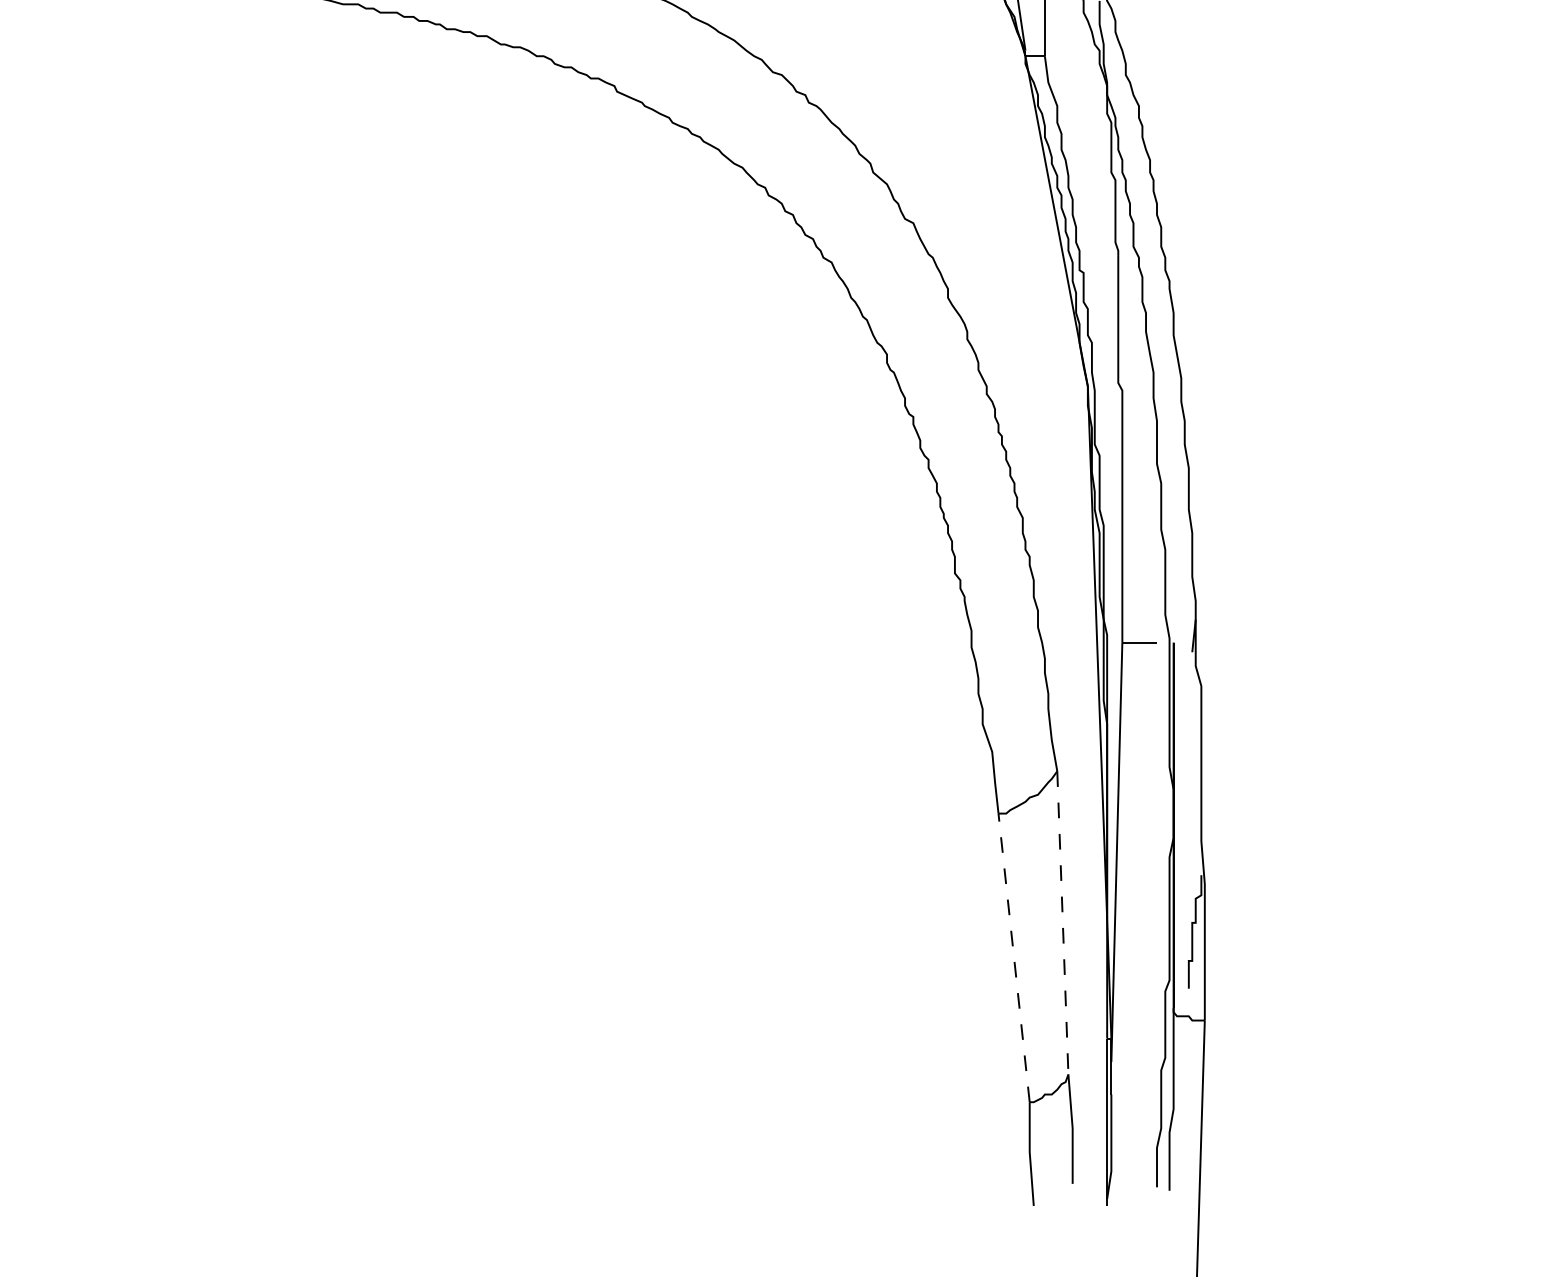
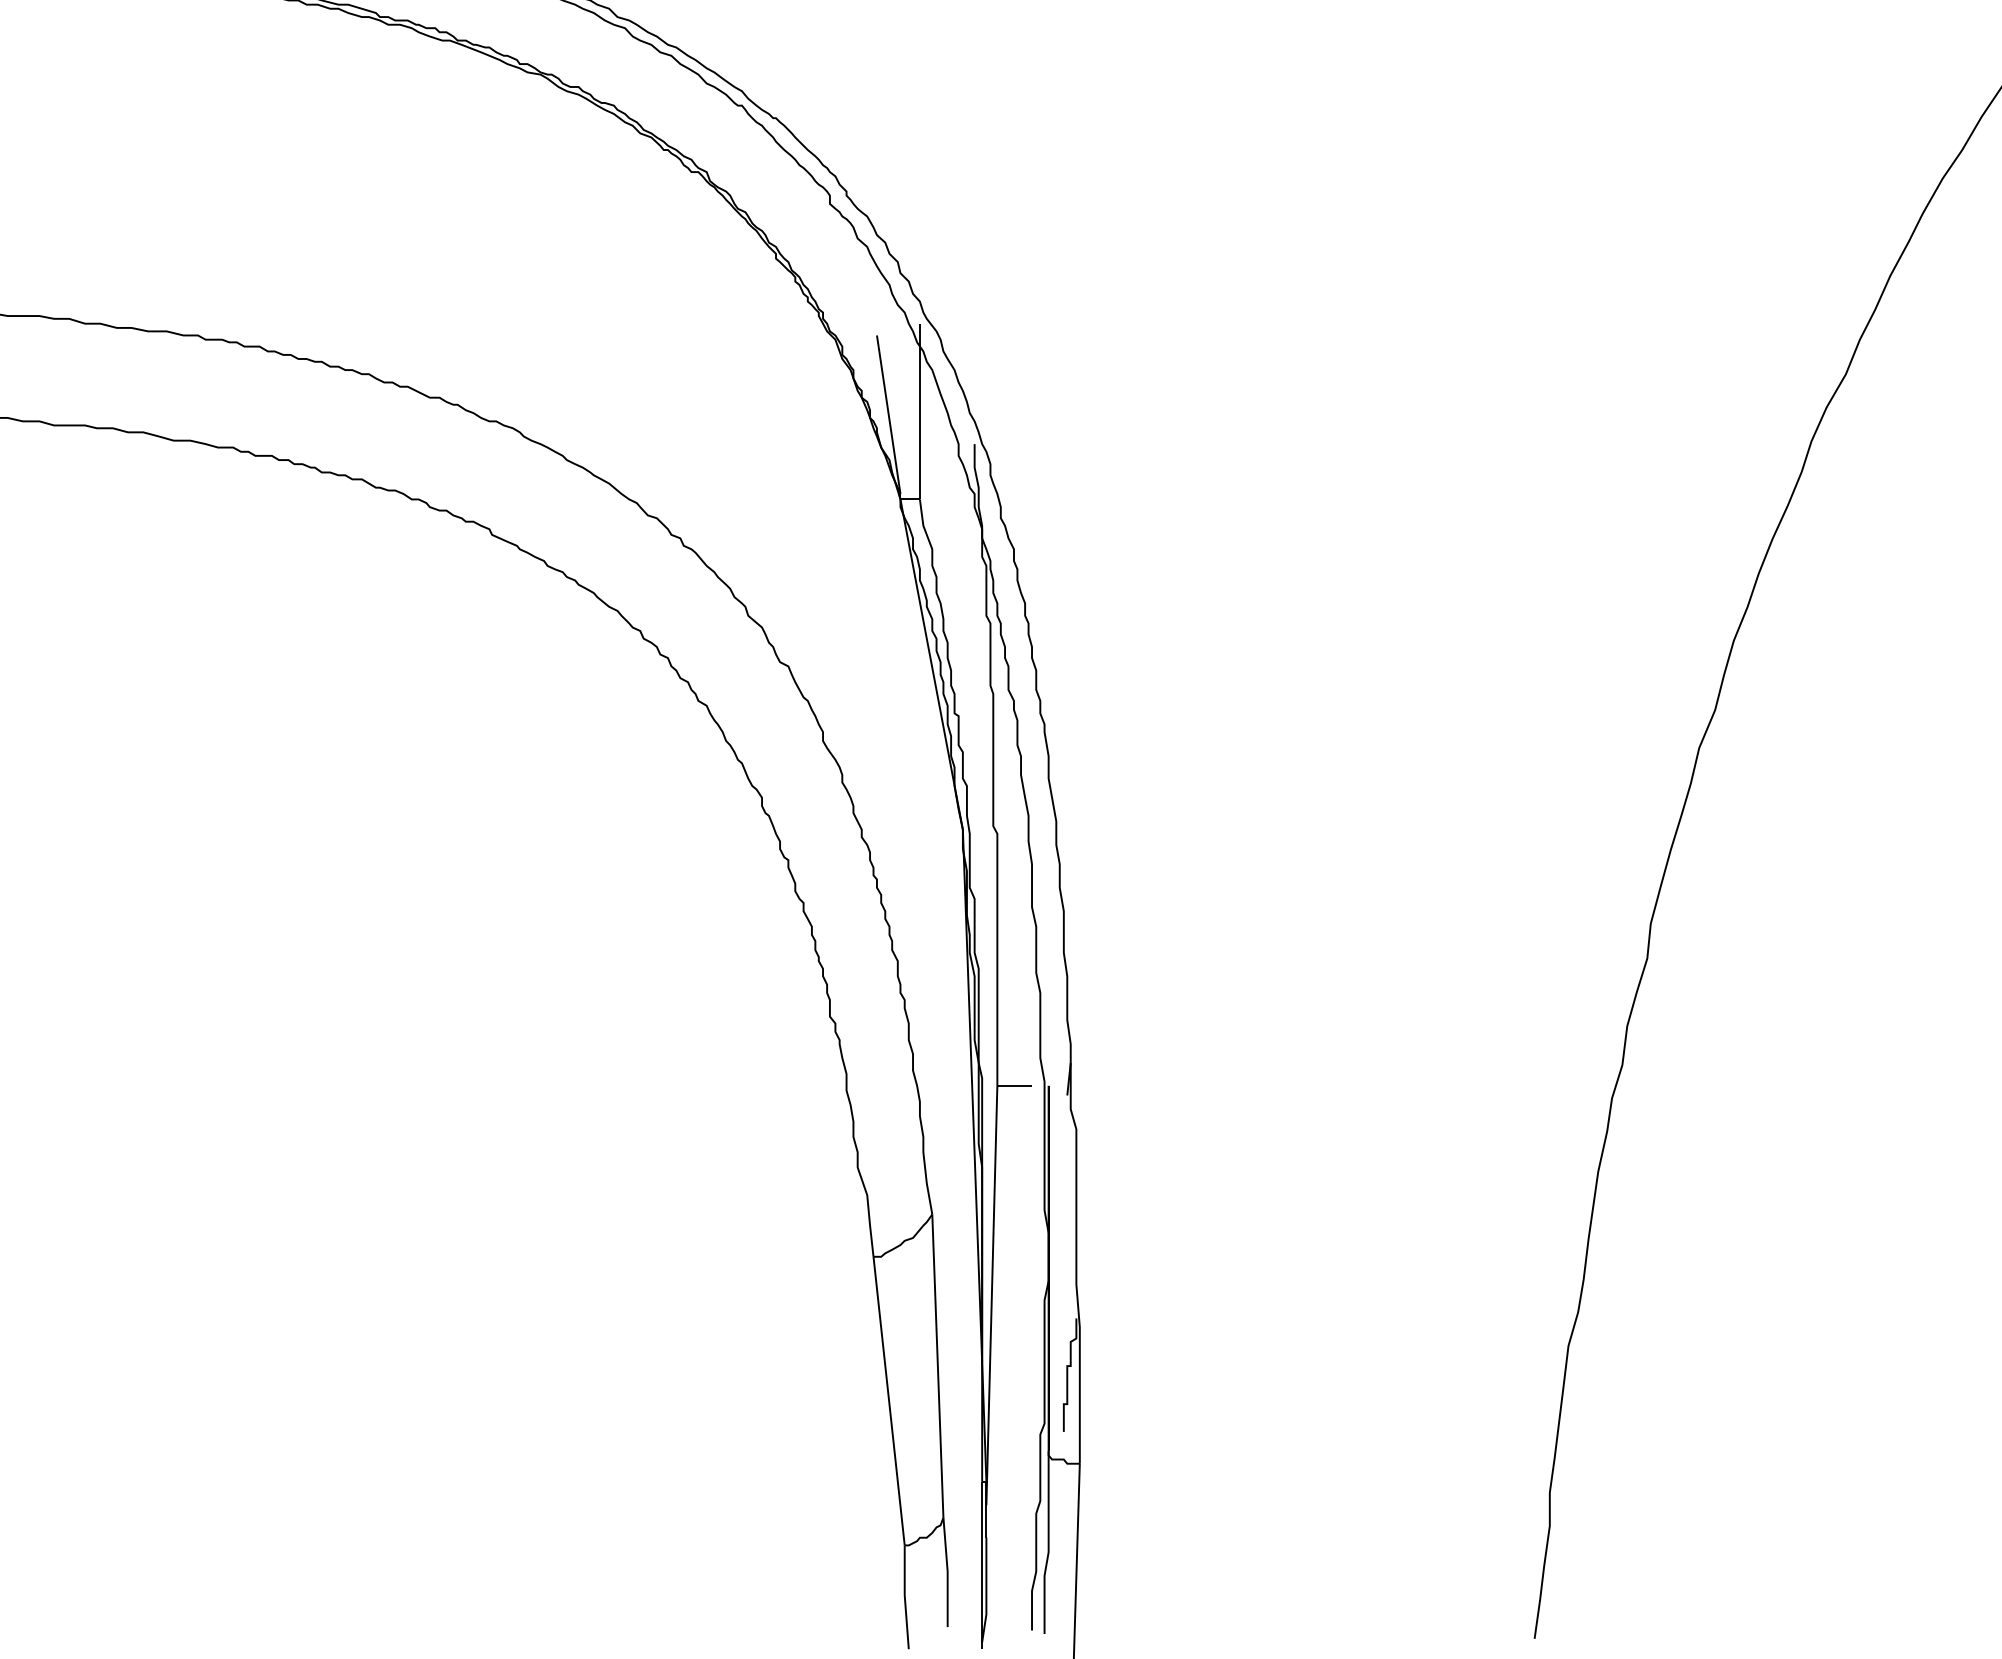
line: (1062, 923) -> (937, 1366), dashed -> solid
line: (1014, 957) -> (889, 1400), dashed -> solid

